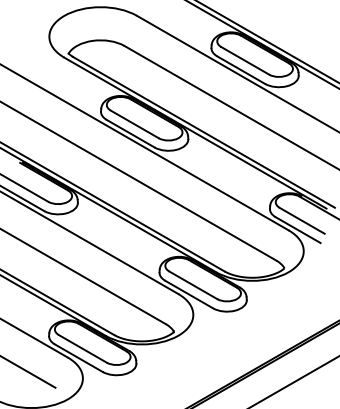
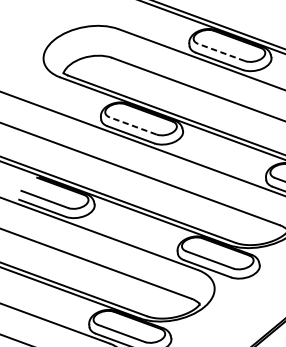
line: (245, 60) -> (221, 52), solid -> dashed
line: (134, 124) -> (132, 126), solid -> dashed

